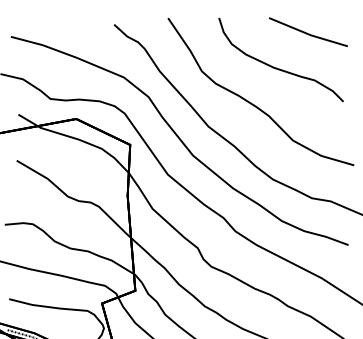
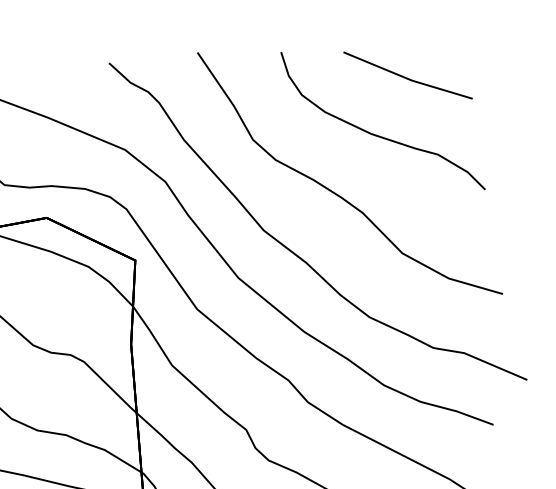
line: (307, 32) -> (406, 76), moved

